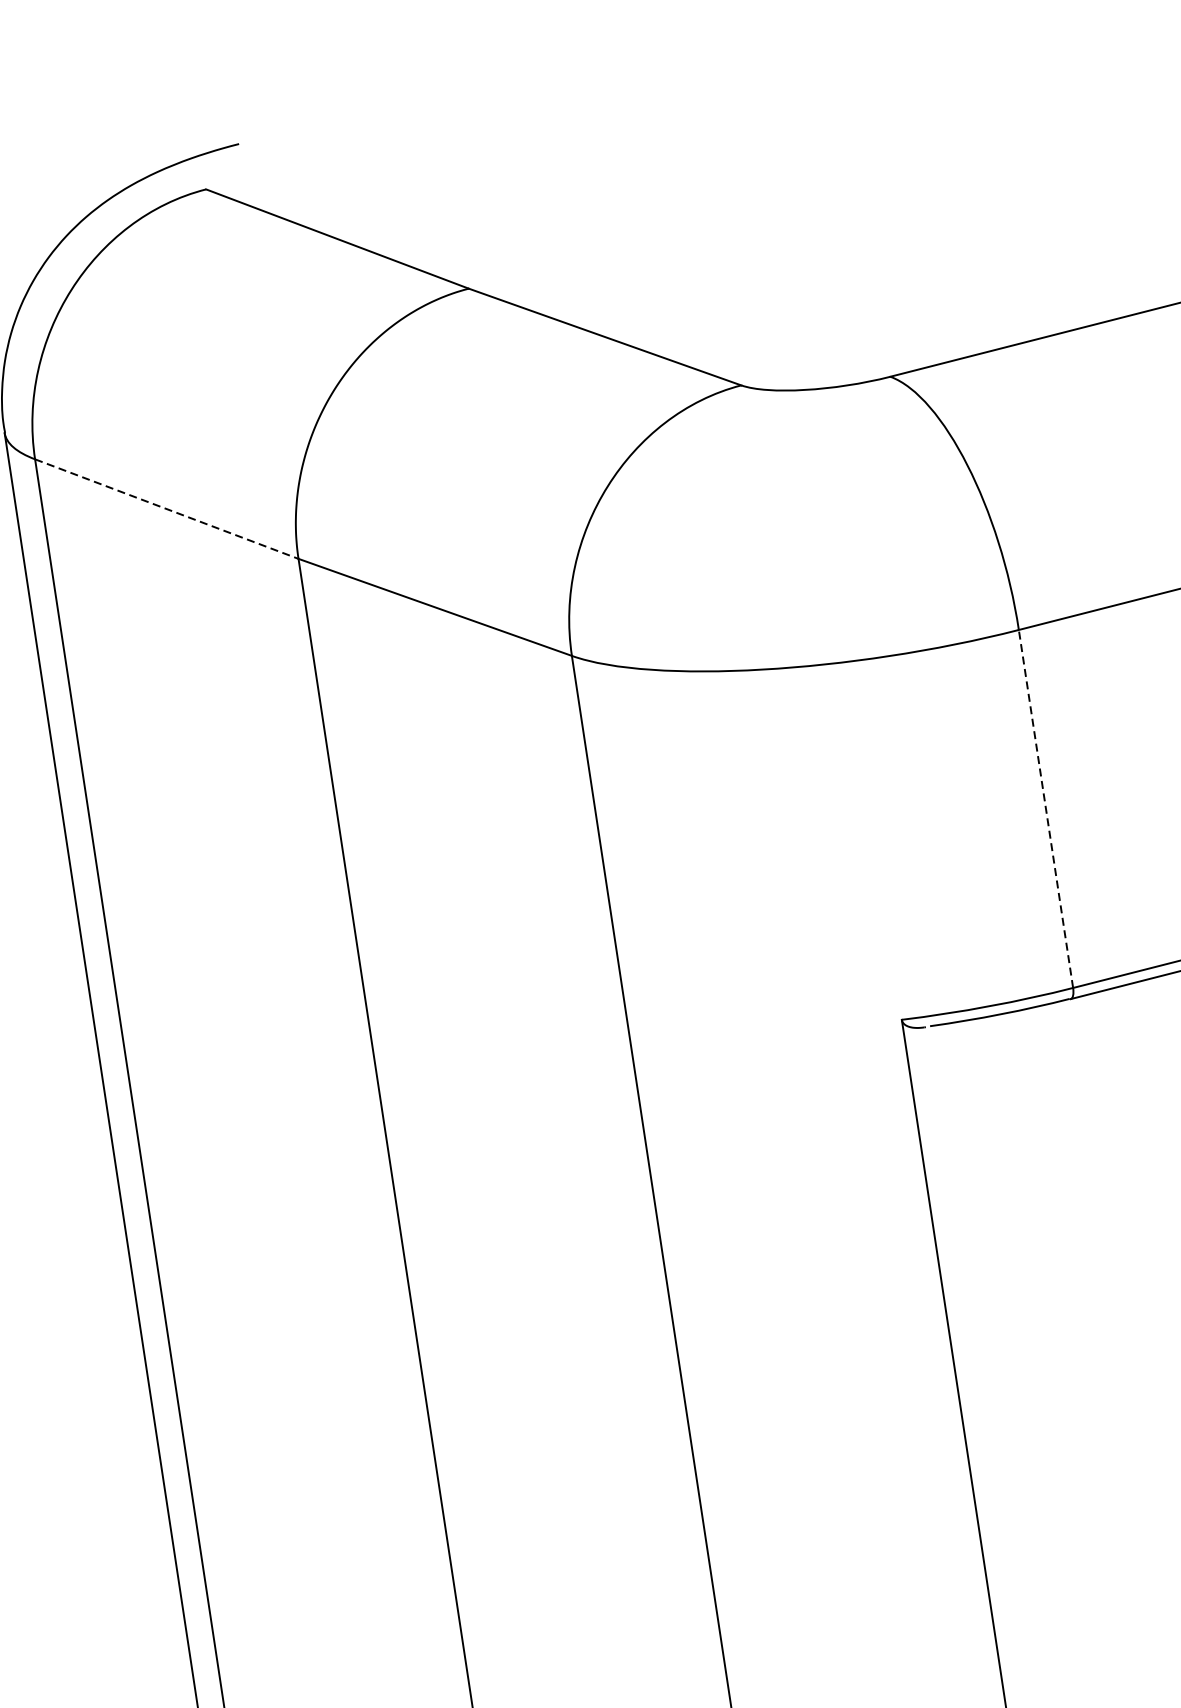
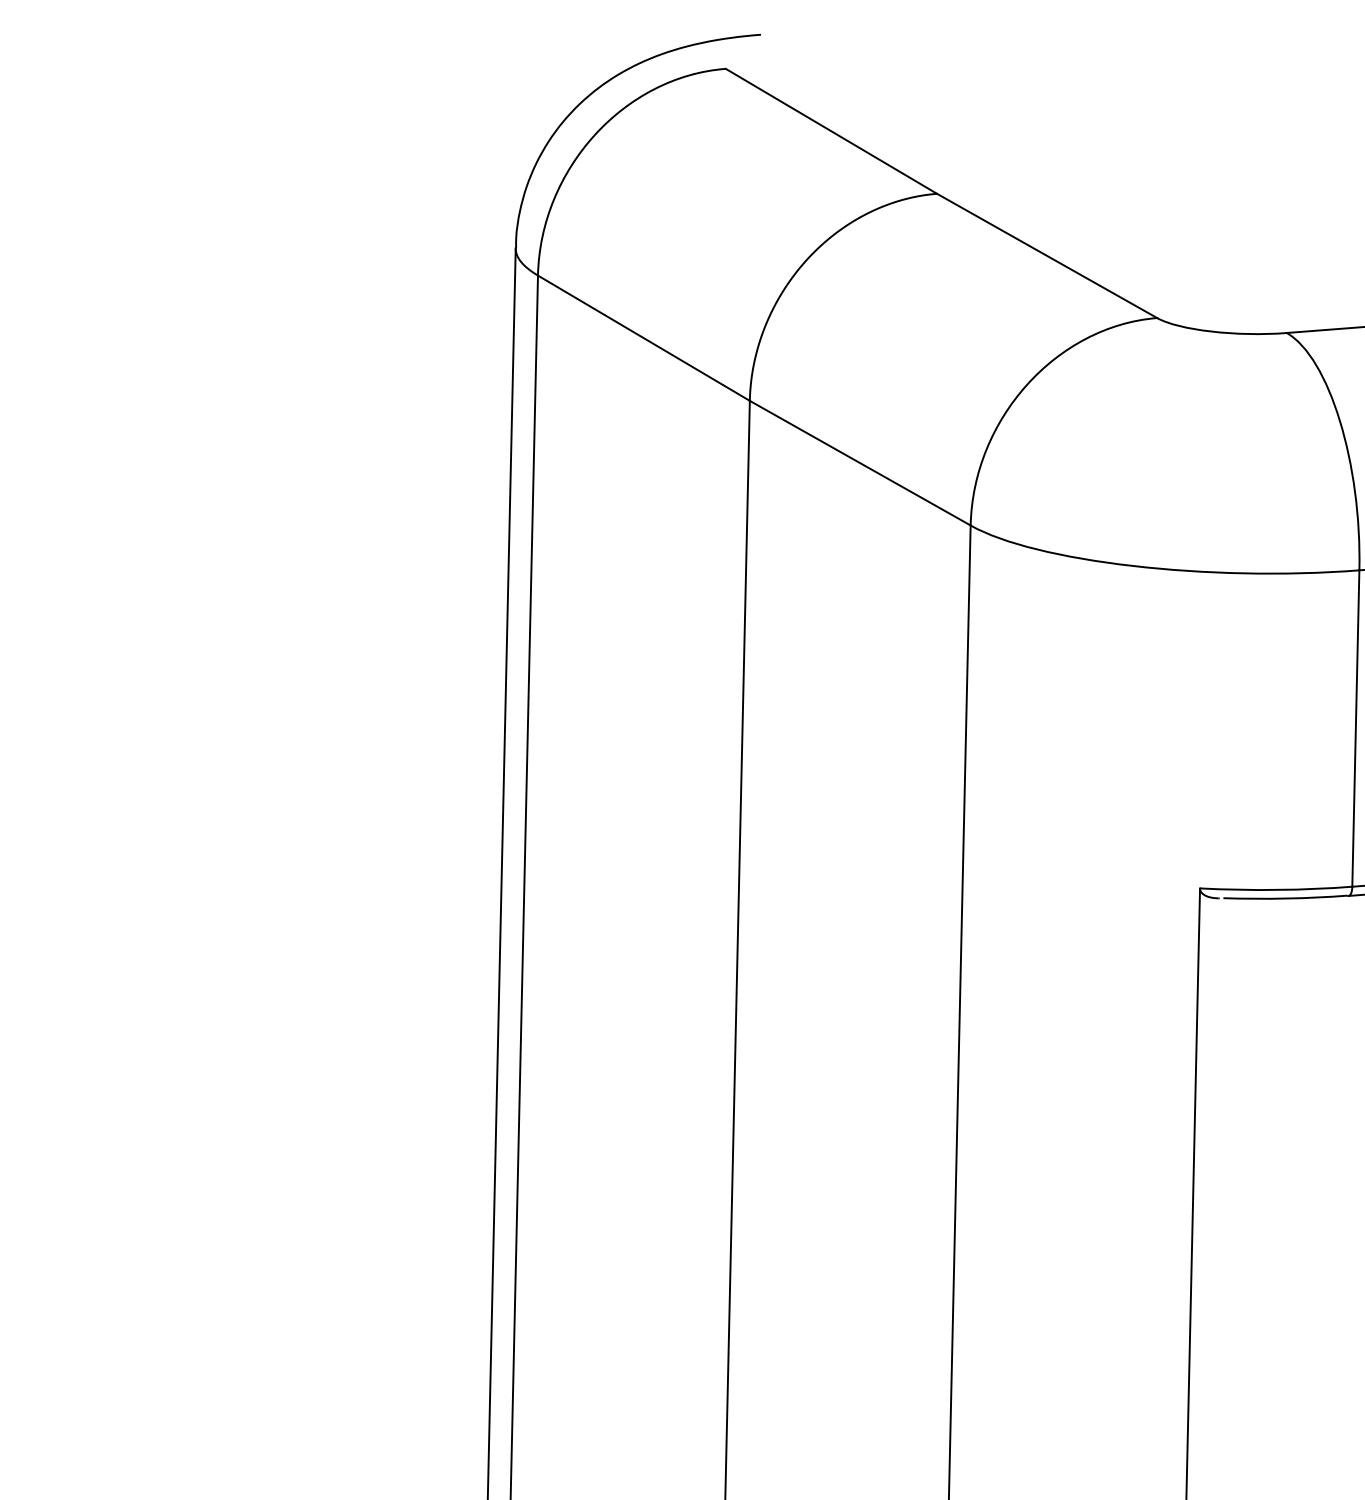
line: (167, 509) -> (644, 338), dashed -> solid
line: (1045, 808) -> (1355, 728), dashed -> solid

